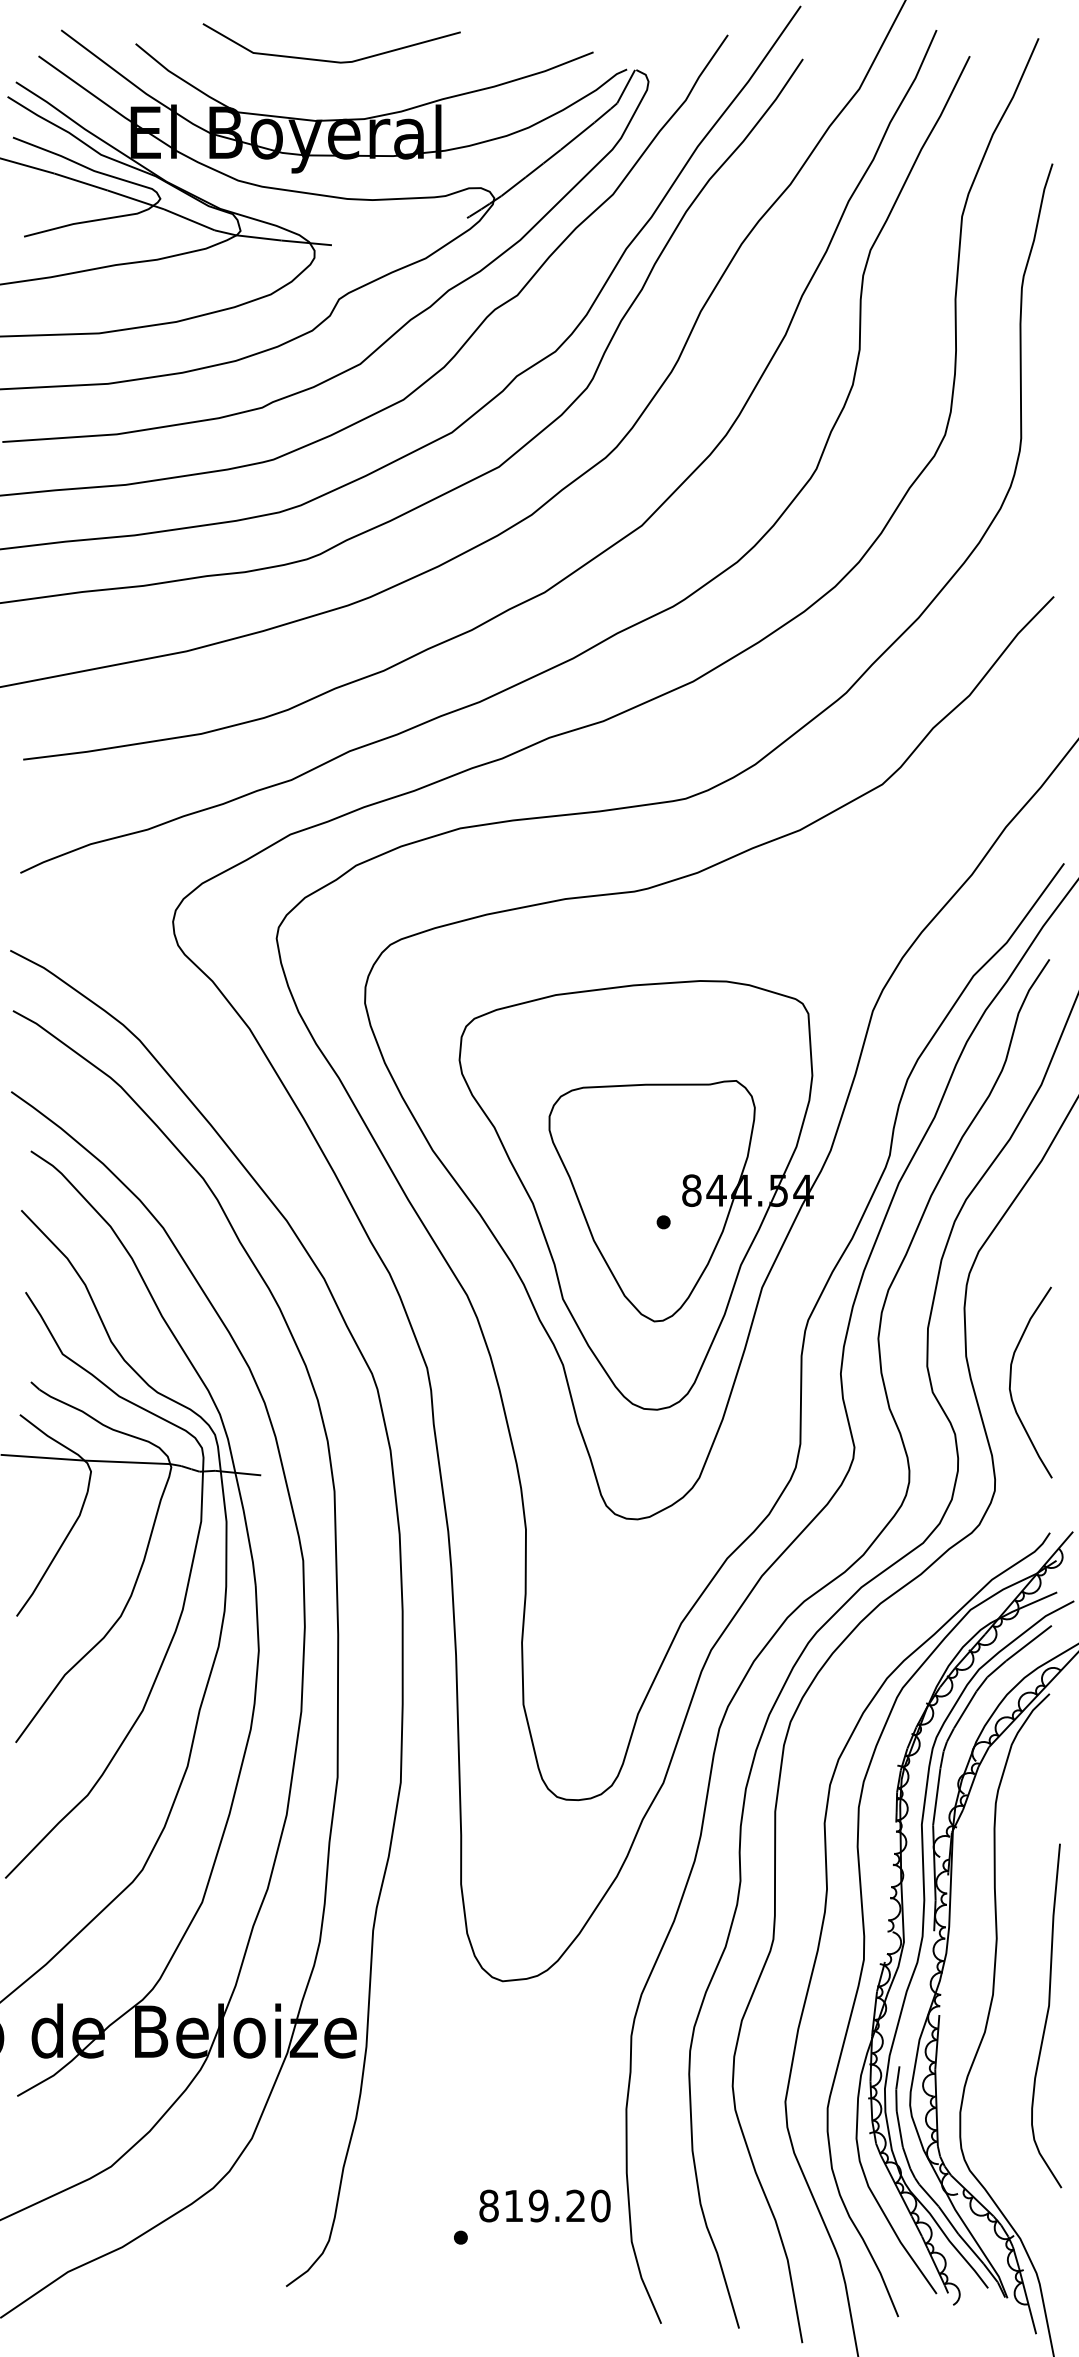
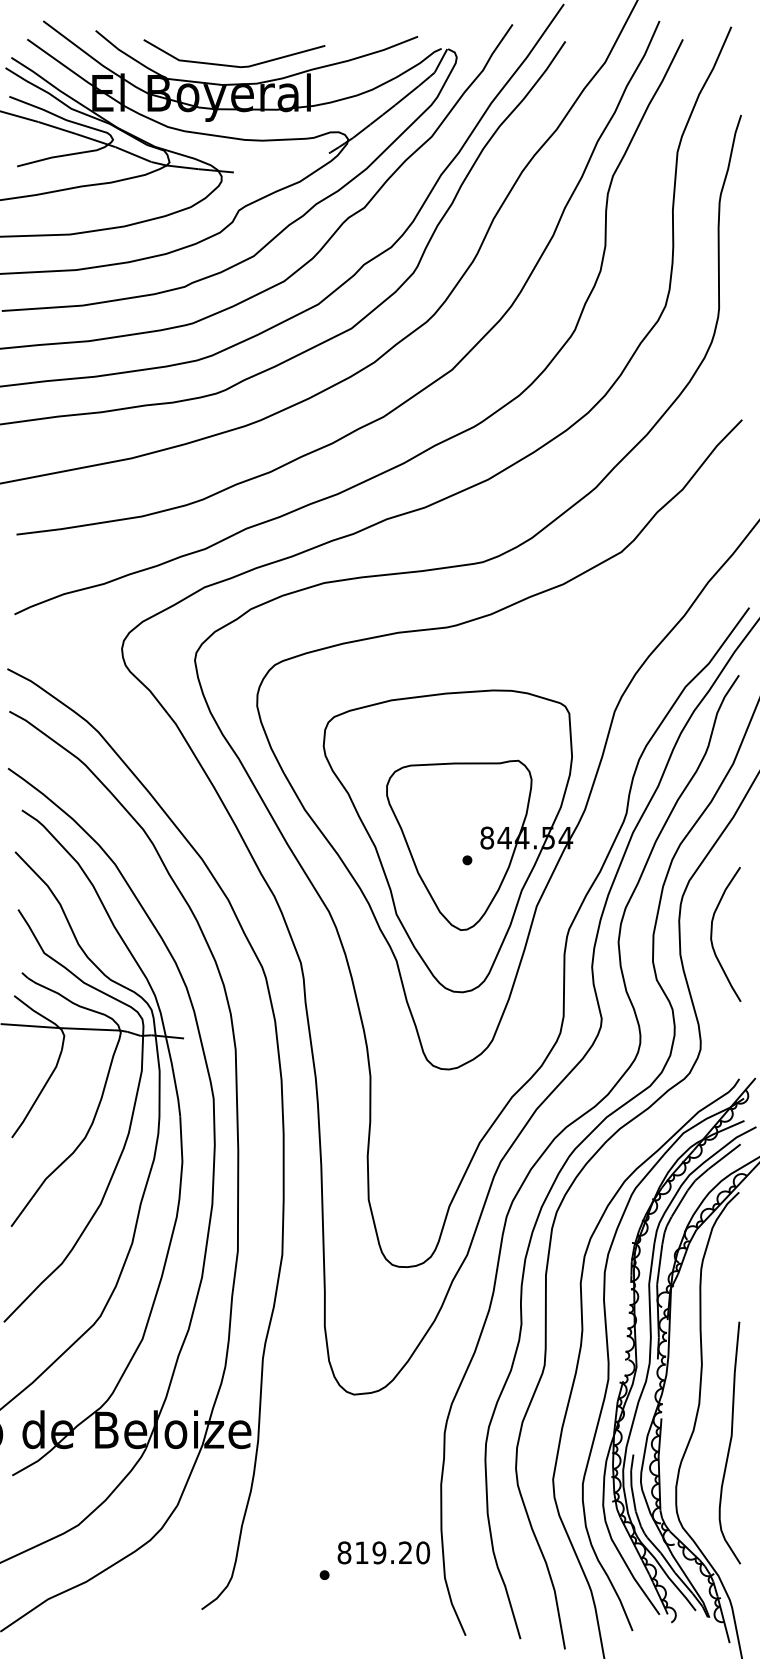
line: (331, 60) -> (234, 65), moved
curve: (1011, 1382) -> (712, 934), moved
curve: (1046, 2015) -> (729, 1442), moved

